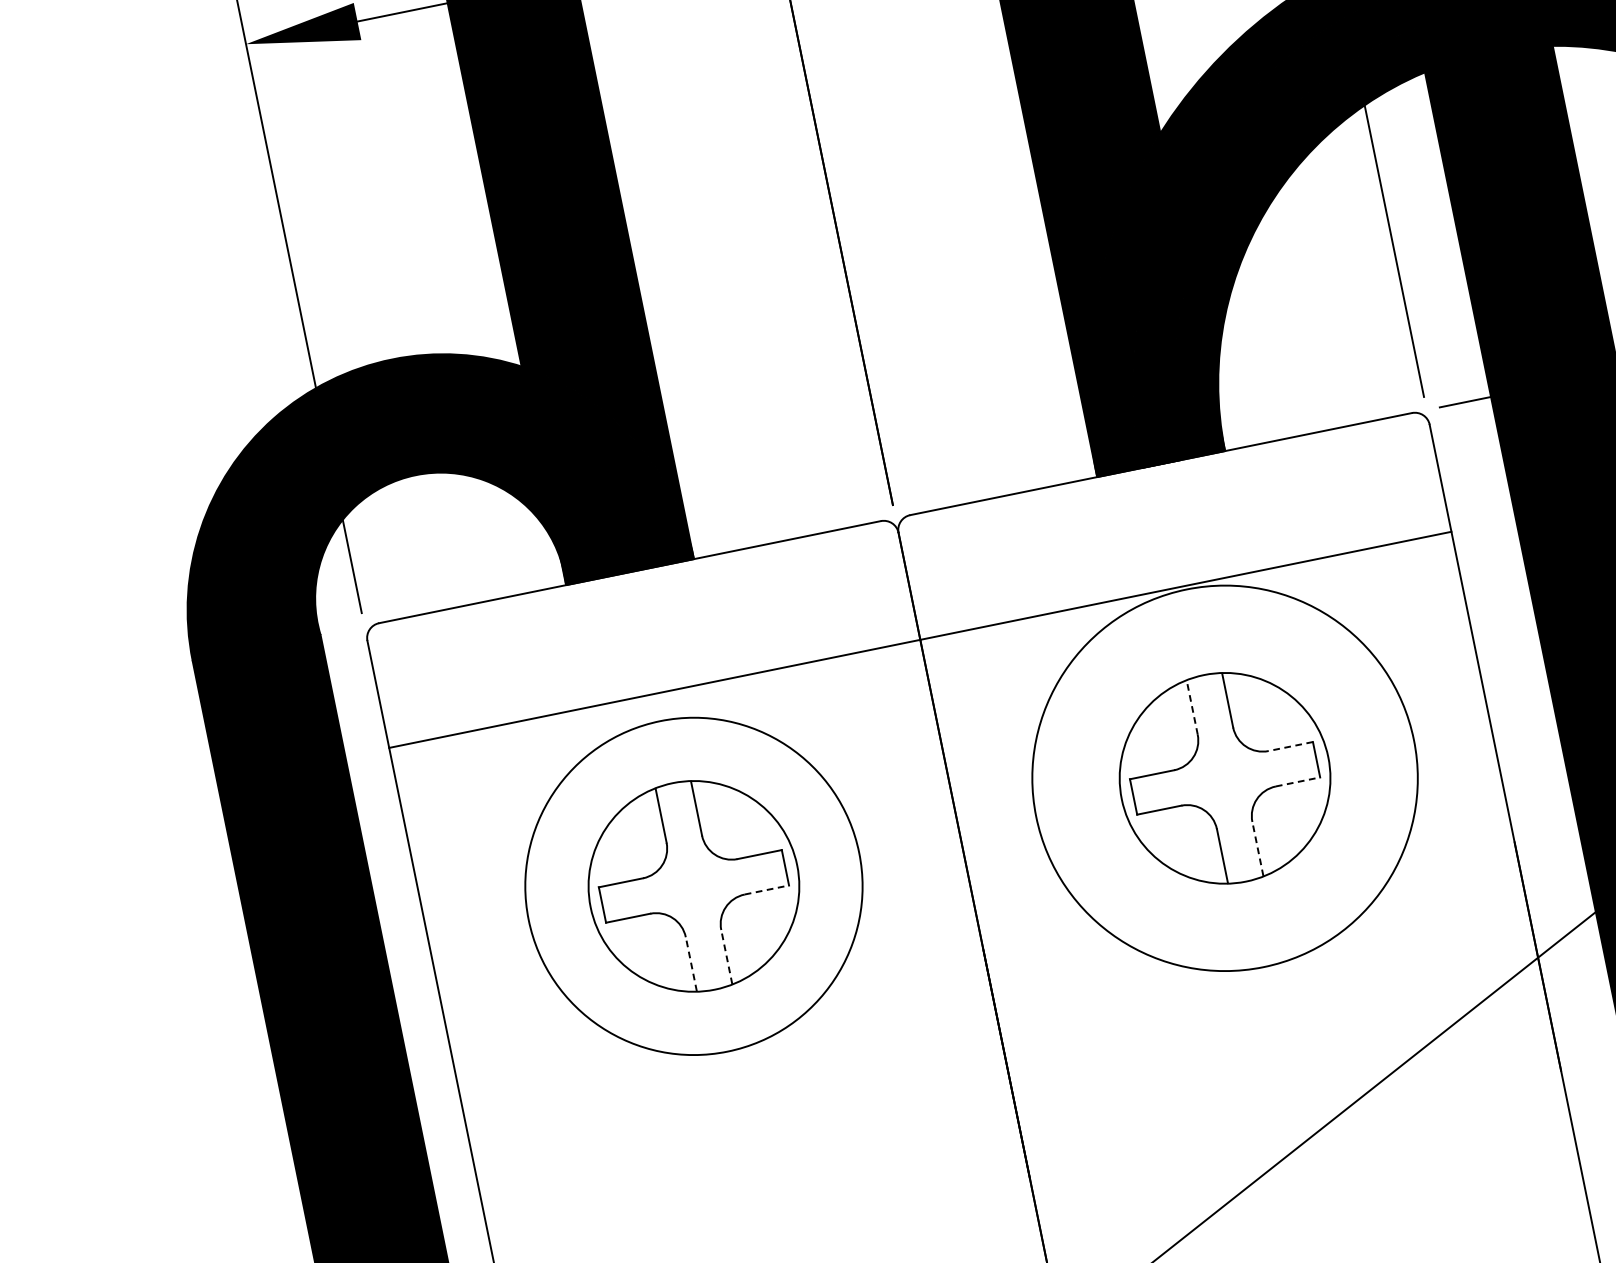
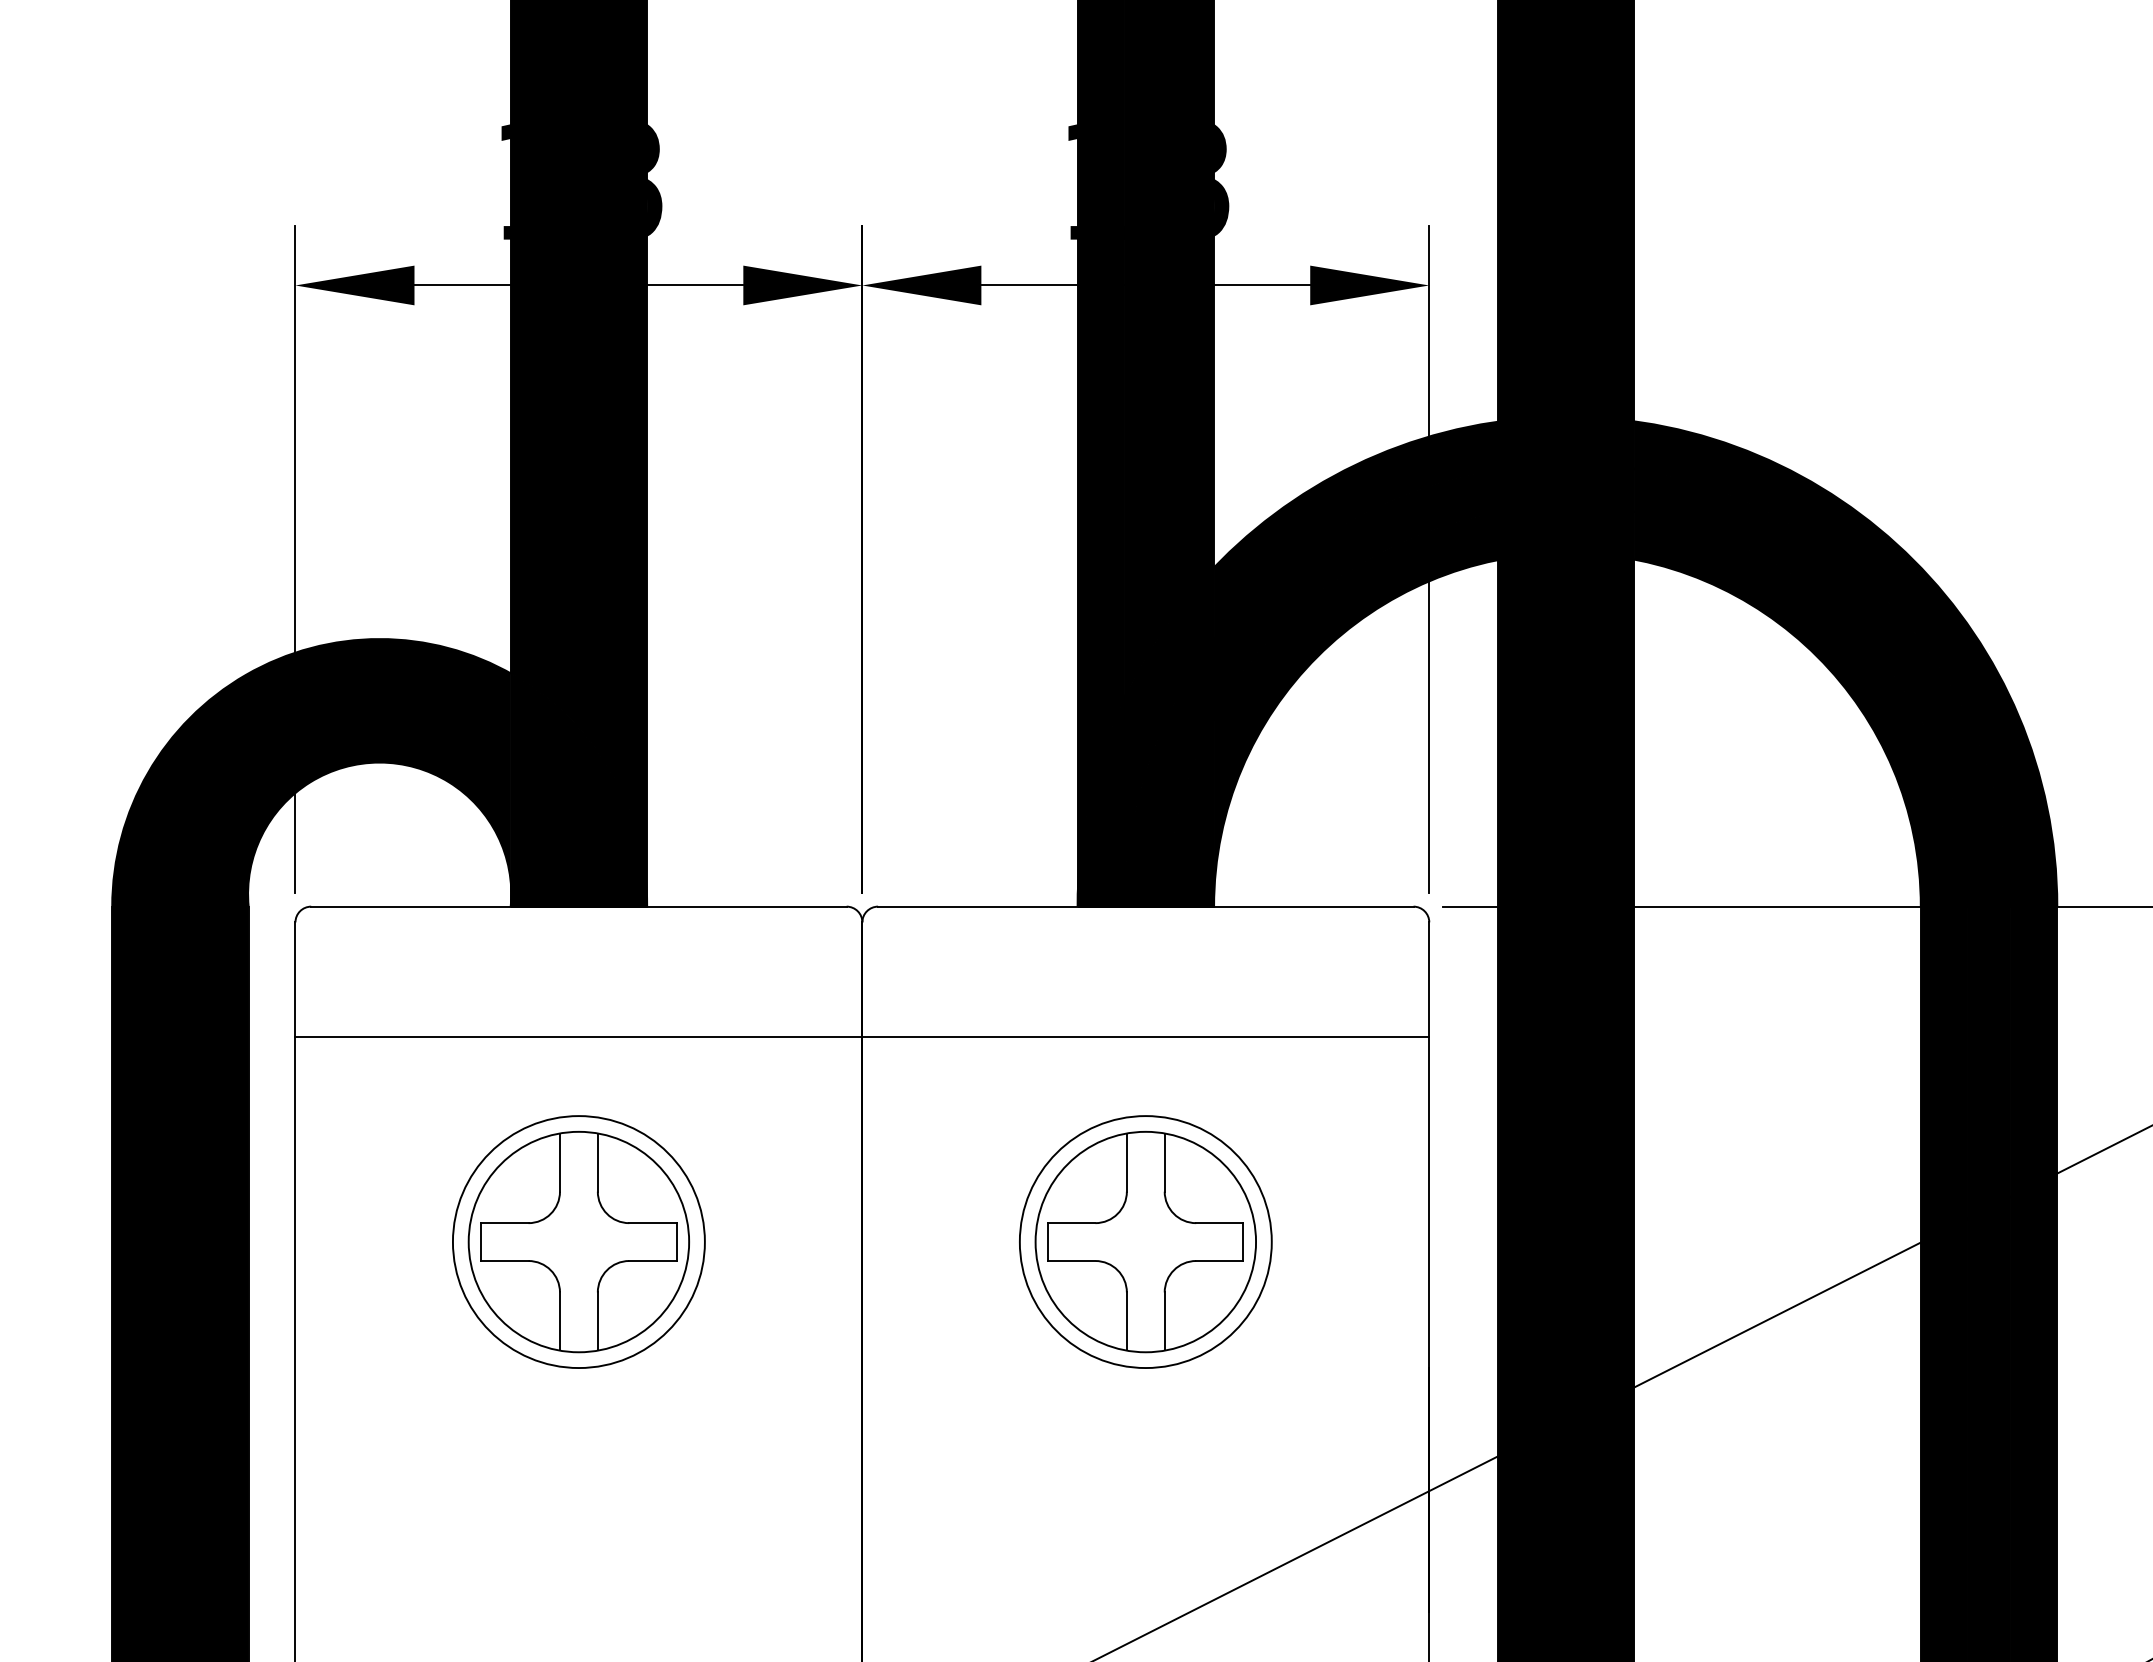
line: (1191, 707) -> (1126, 1162), dashed -> solid
line: (1290, 746) -> (1219, 1223), dashed -> solid
circle: (1224, 778) -> (1145, 1242), size x0.62
line: (1297, 781) -> (1219, 1260), dashed -> solid
line: (1257, 849) -> (1164, 1321), dashed -> solid
circle: (693, 886) -> (578, 1242), size x0.71
line: (766, 889) -> (652, 1260), dashed -> solid
line: (726, 957) -> (597, 1321), dashed -> solid
line: (691, 964) -> (560, 1321), dashed -> solid

